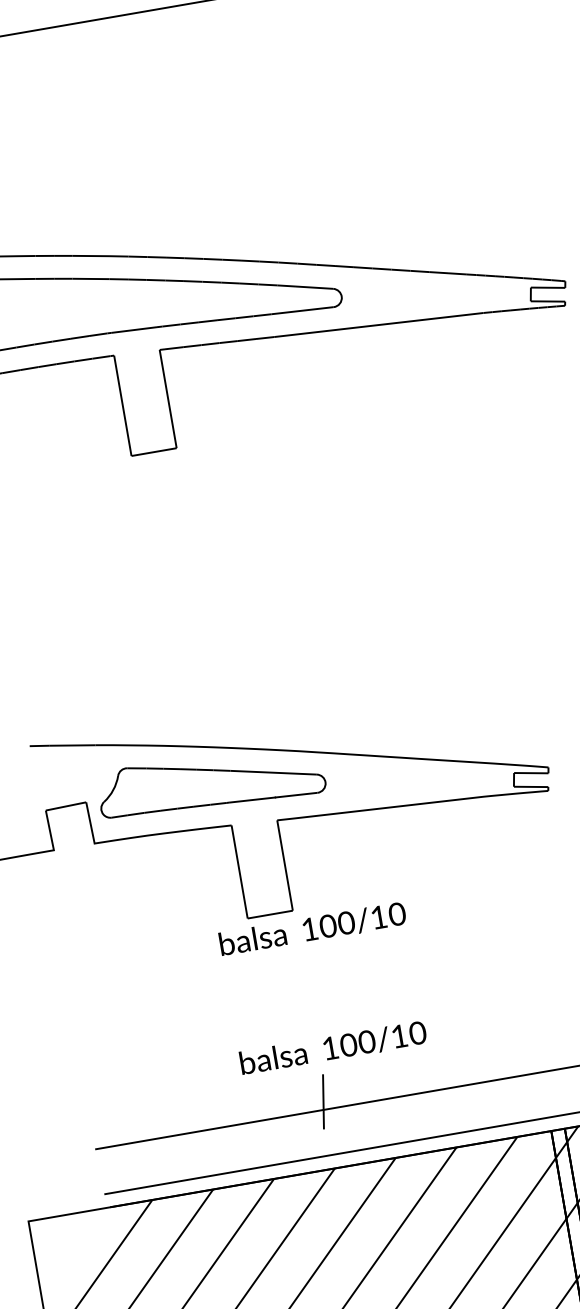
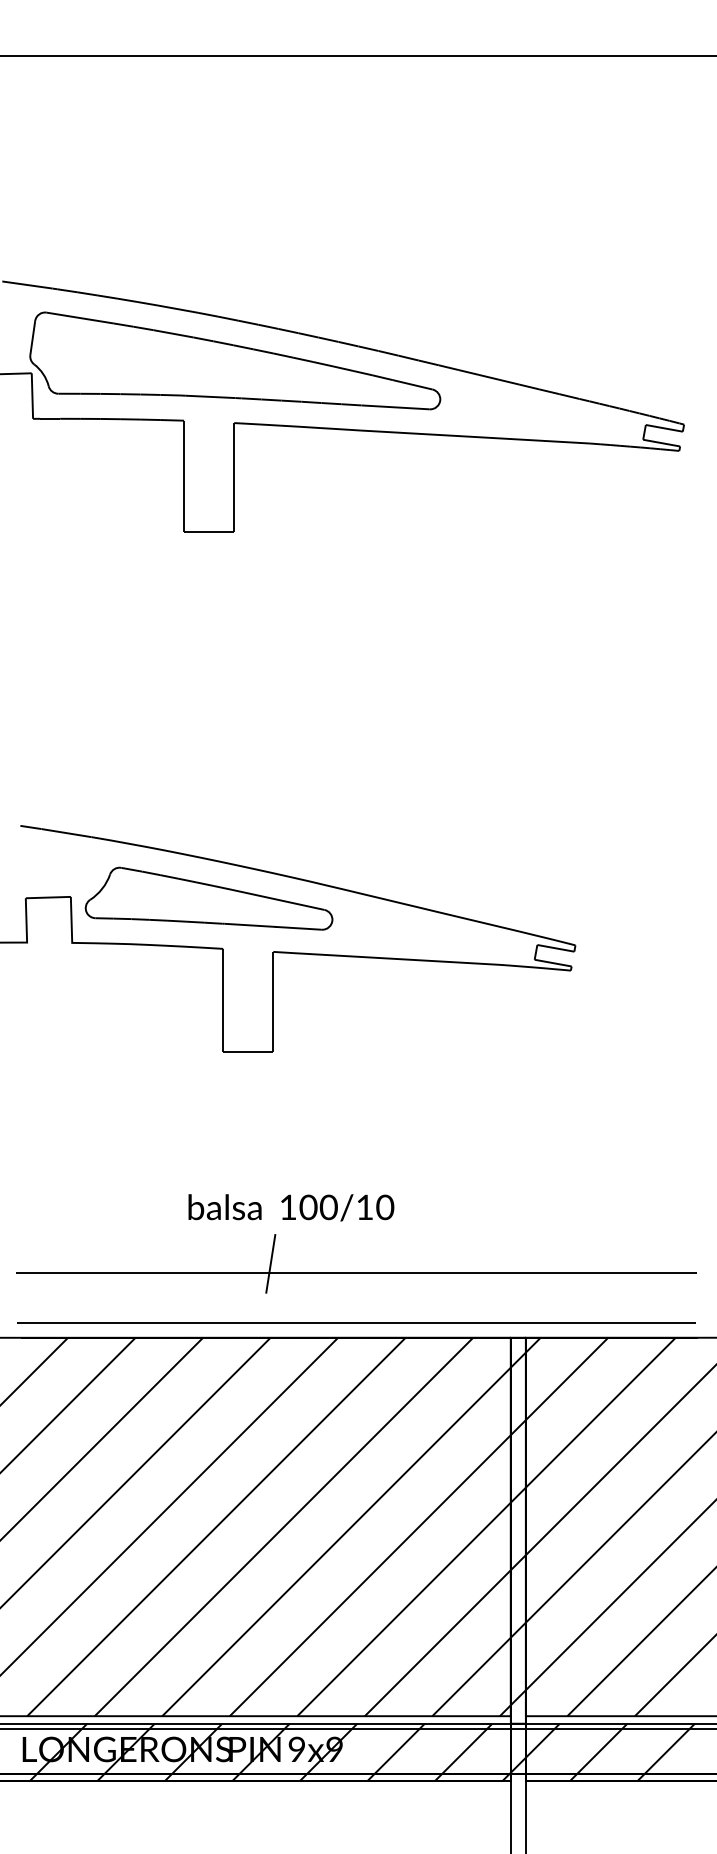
part: (312, 928) -> (291, 1075), removed

